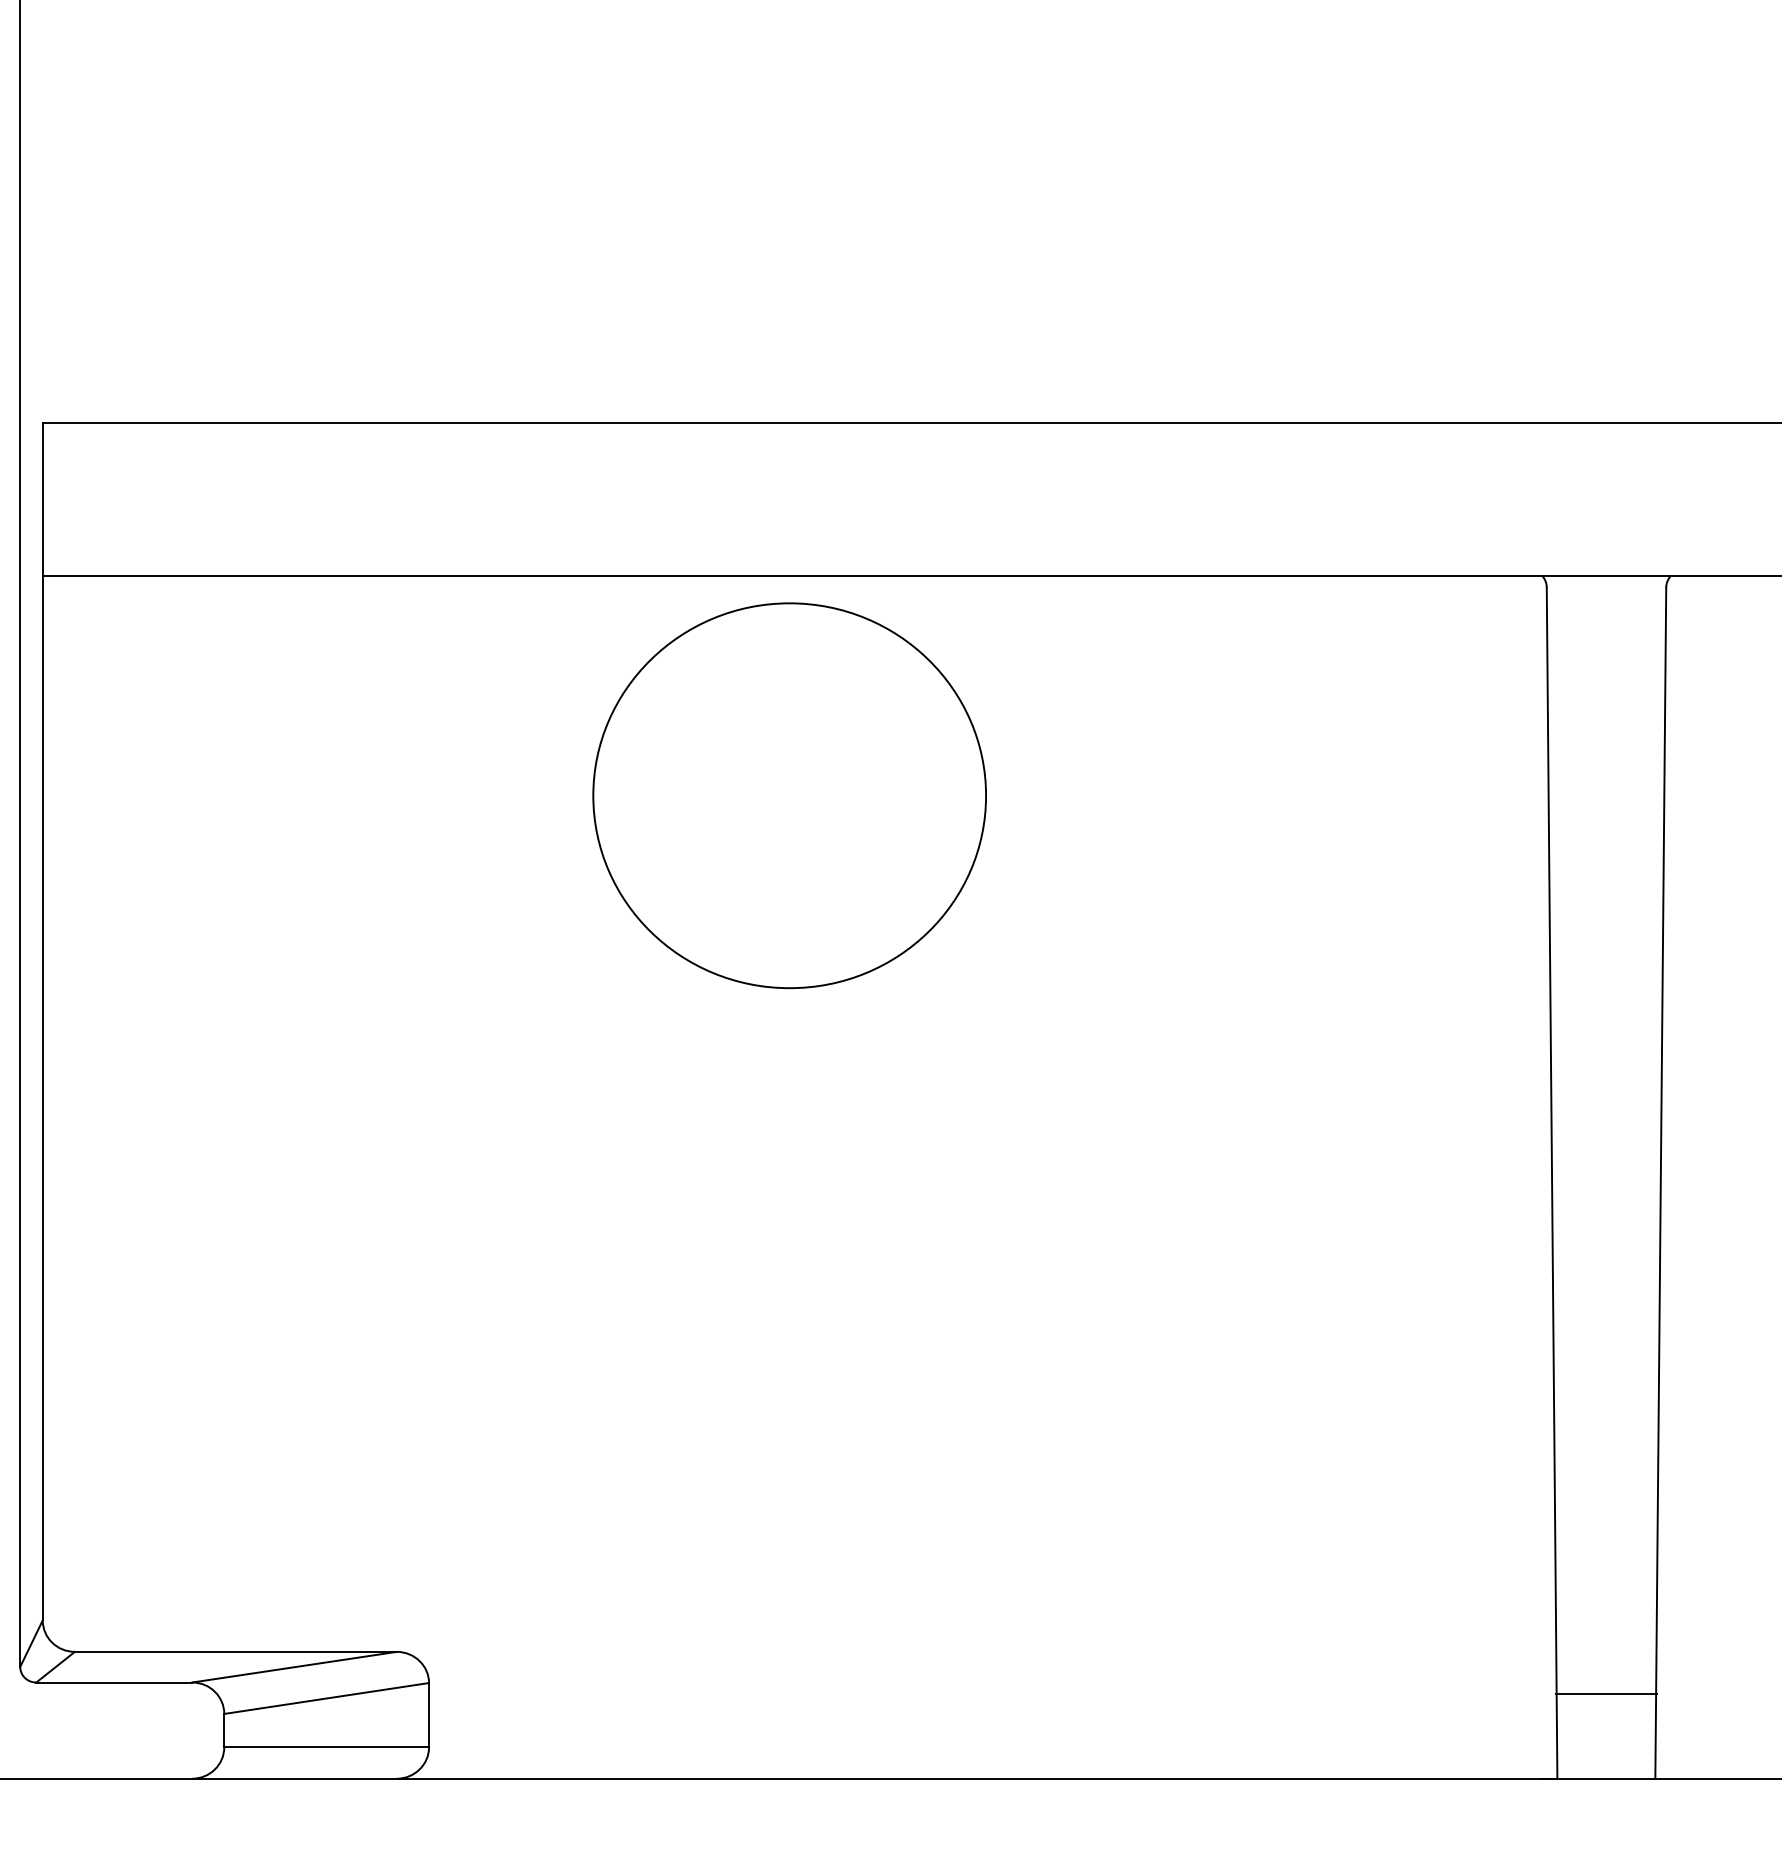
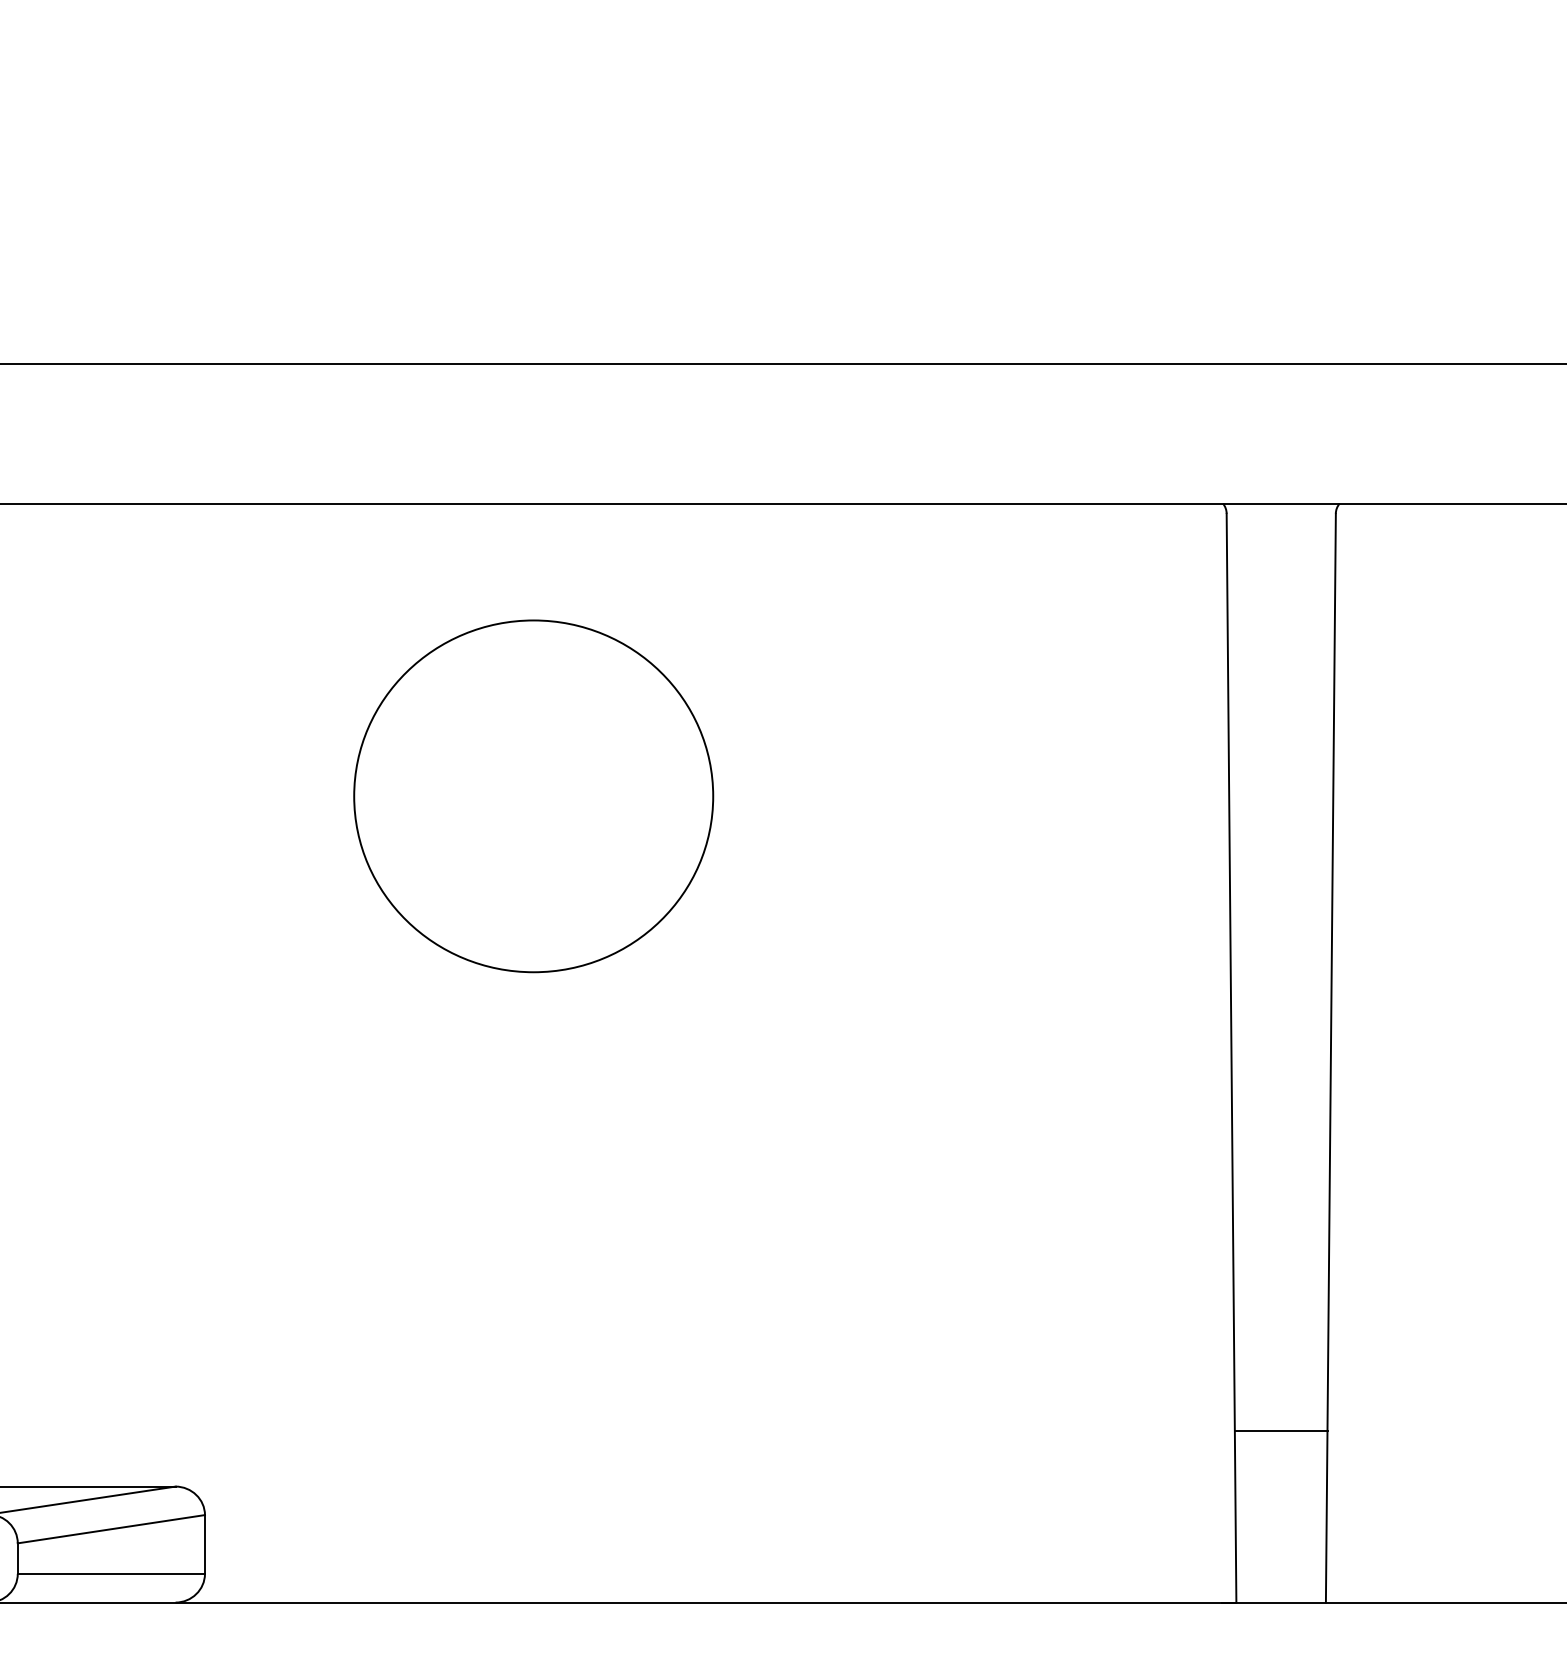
part: (789, 795) -> (533, 796), moved
line: (1606, 1694) -> (1281, 1431), moved

